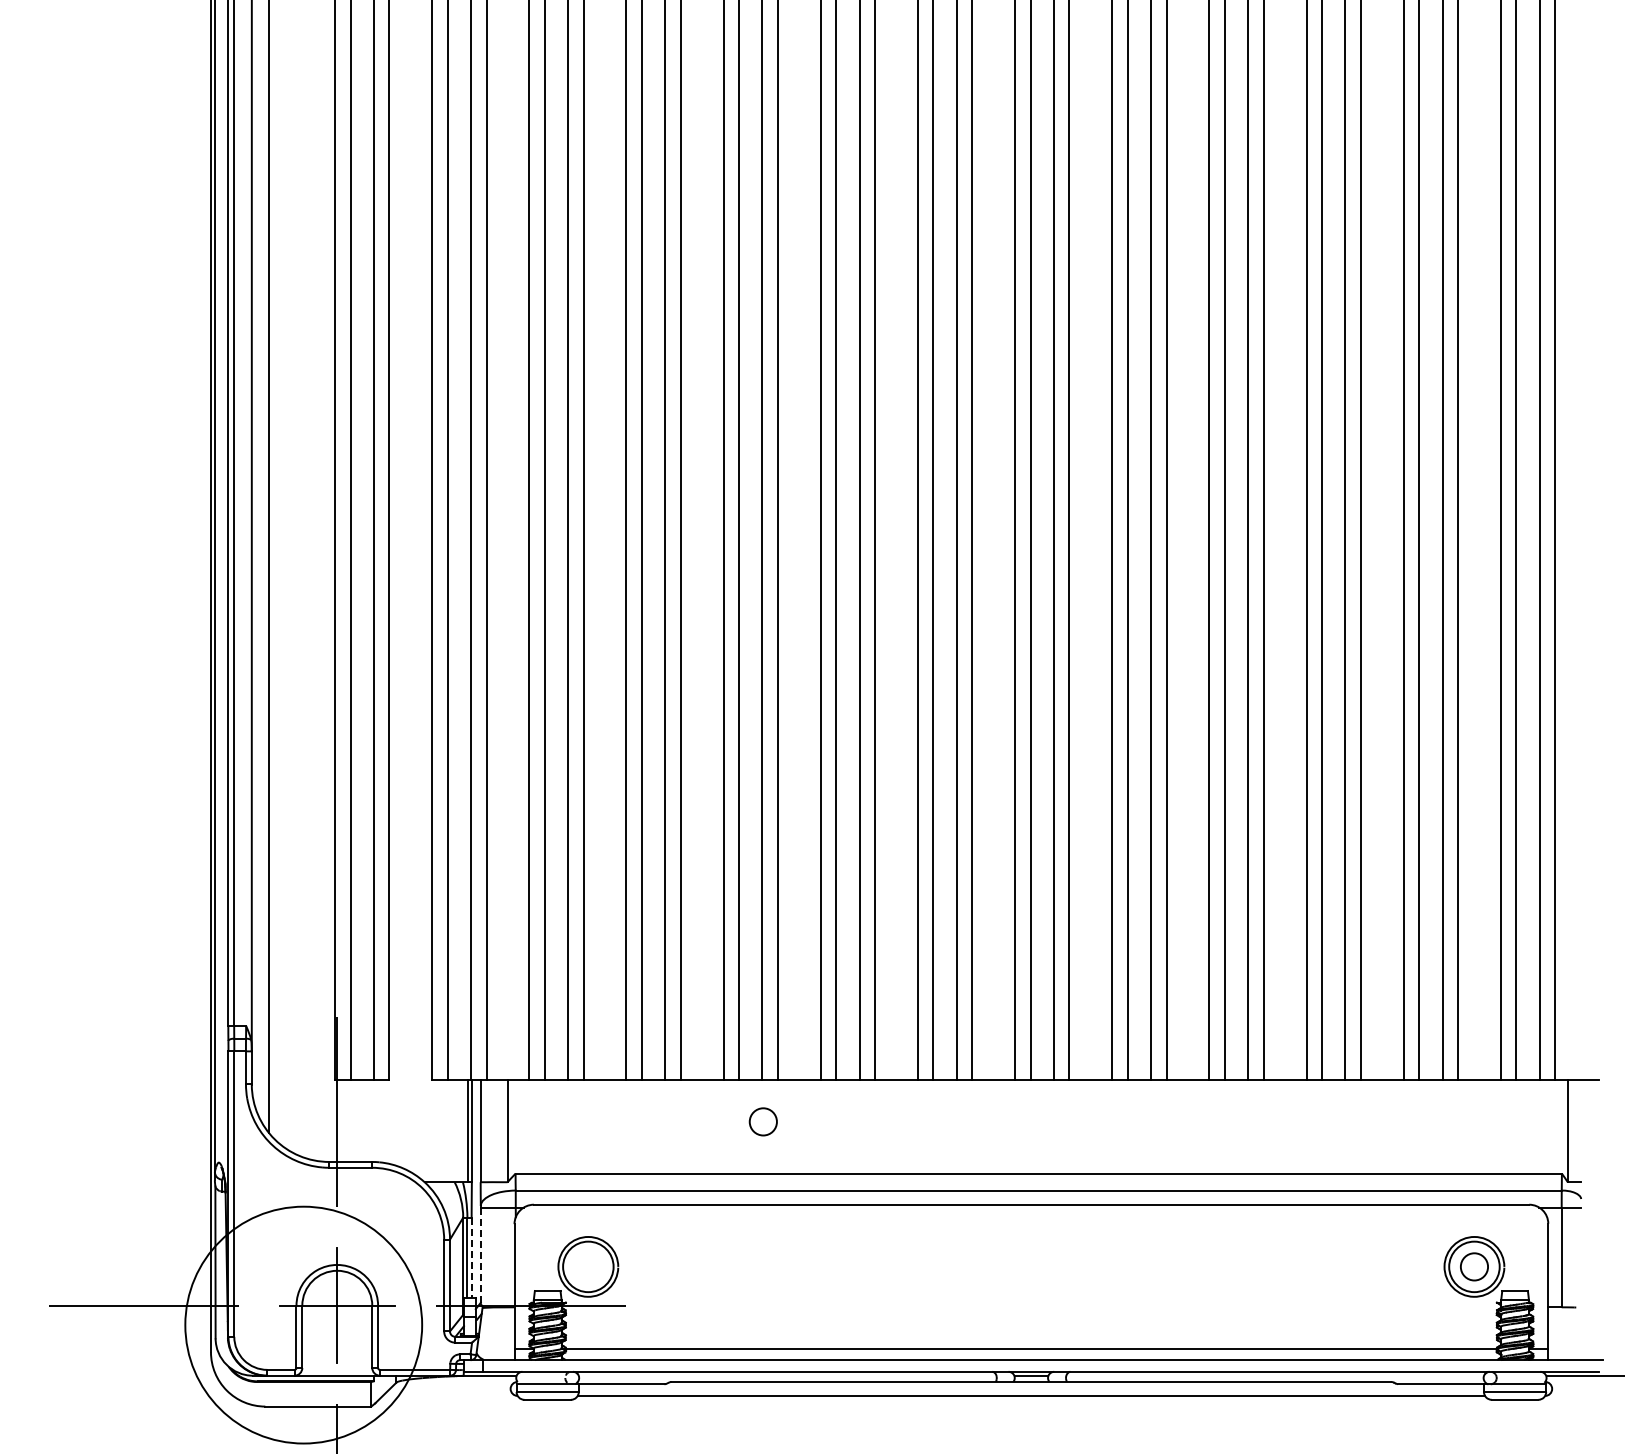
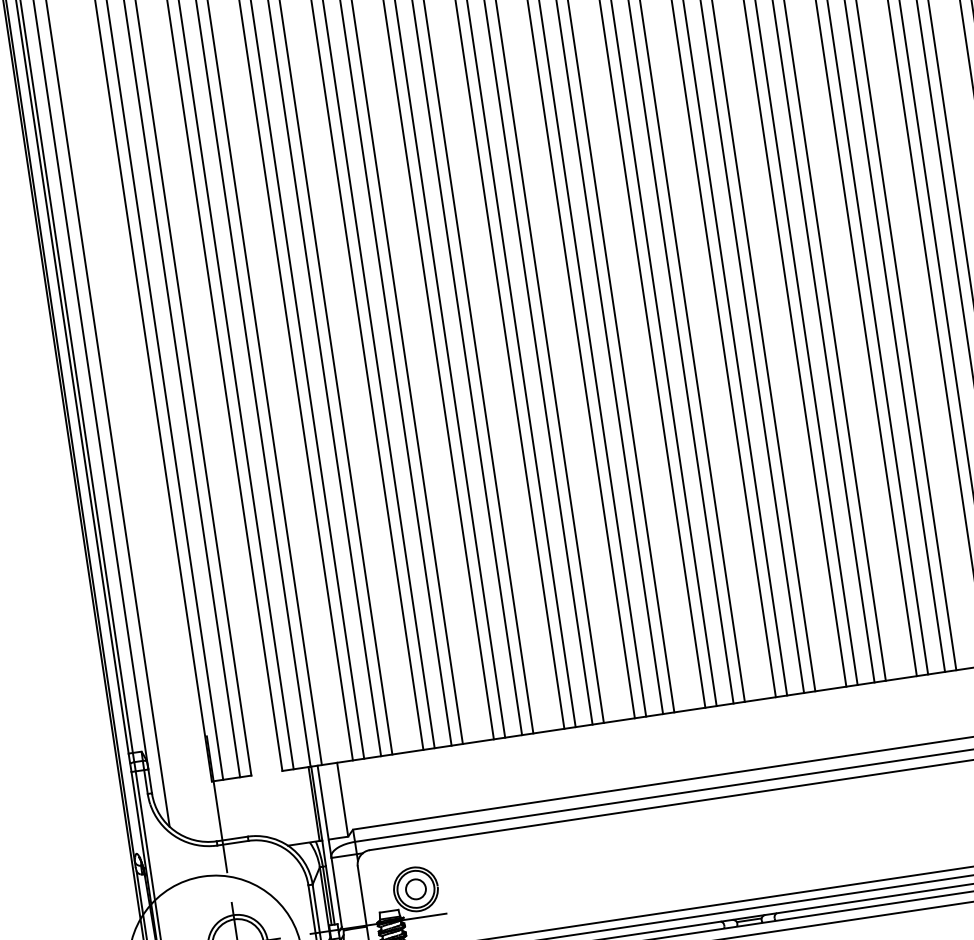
circle: (762, 1121) -> (415, 889), moved
line: (480, 1255) -> (336, 892), dashed -> solid
line: (471, 1258) -> (330, 895), dashed -> solid

